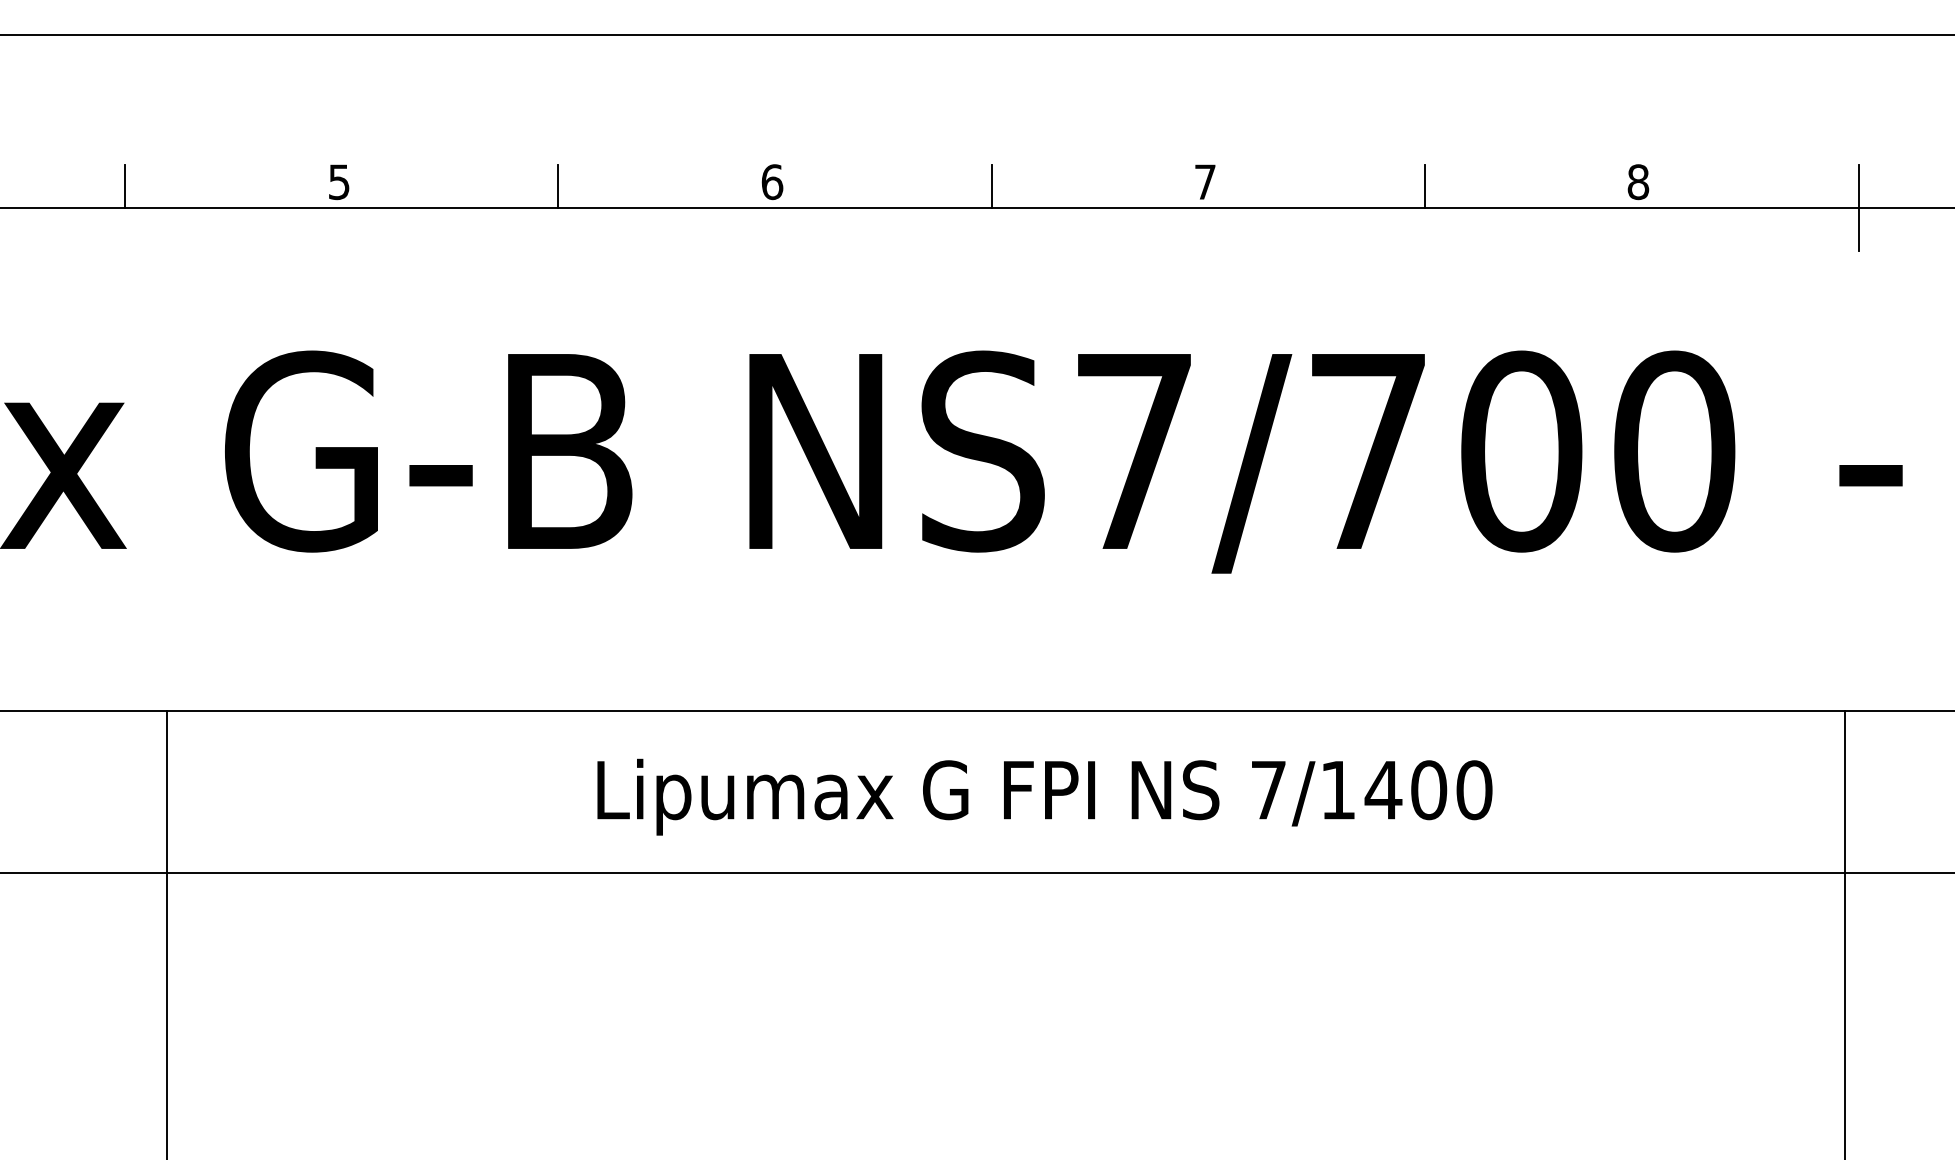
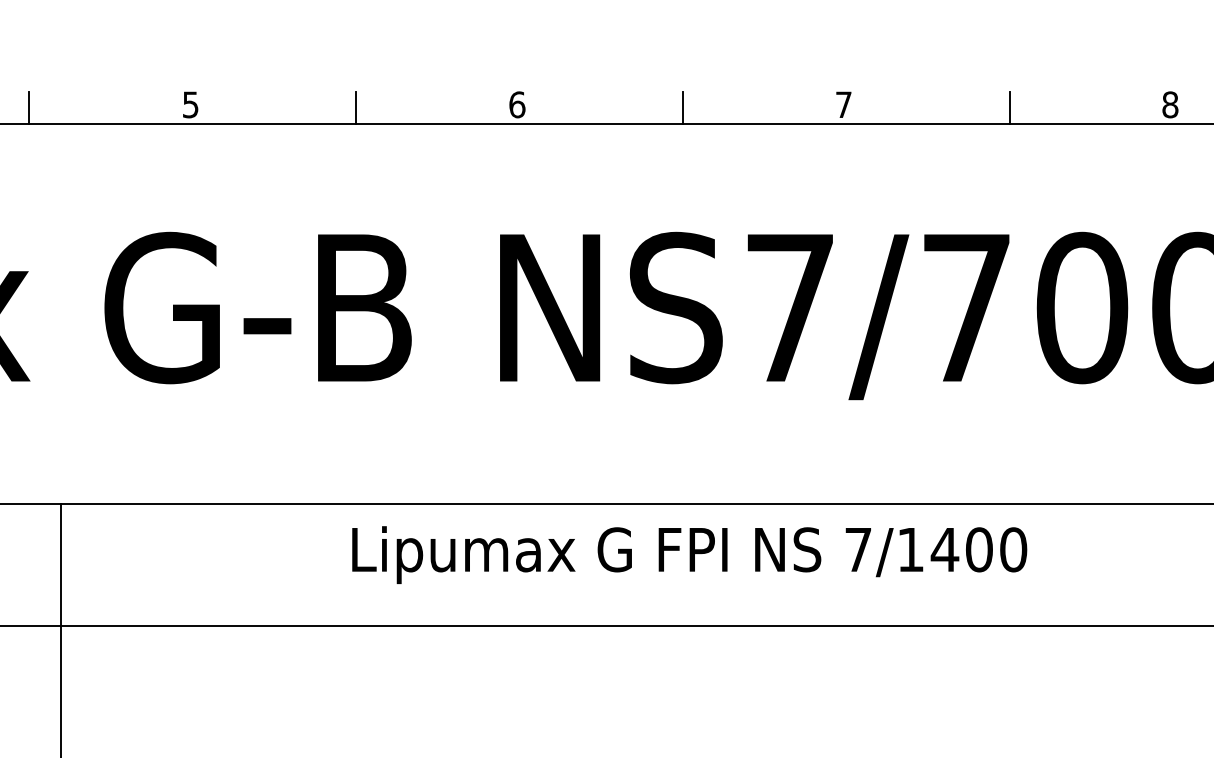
text: (1044, 796) -> (689, 554), moved

